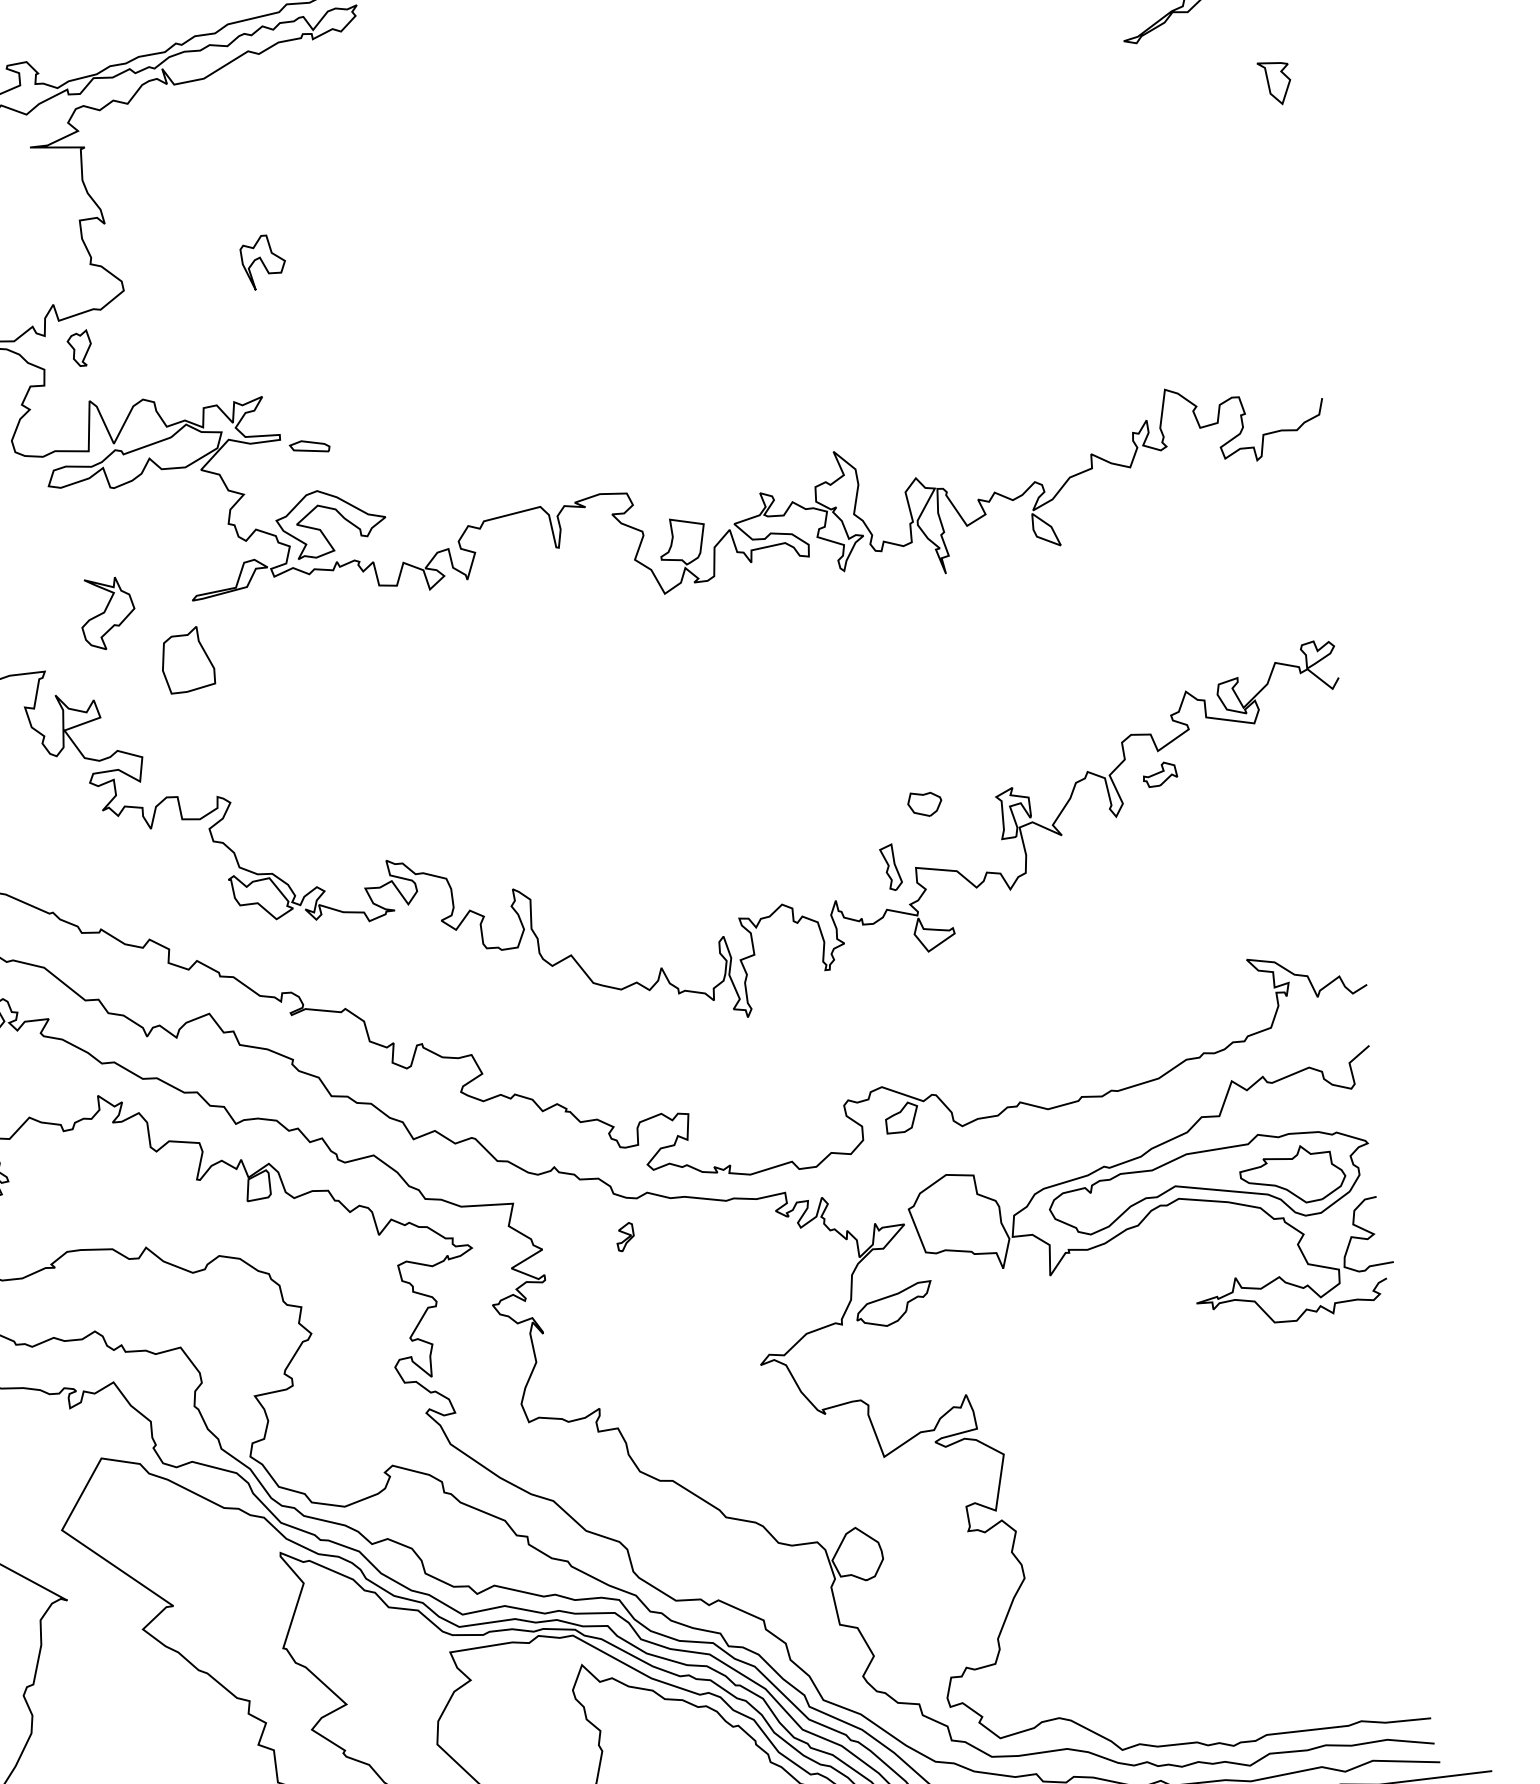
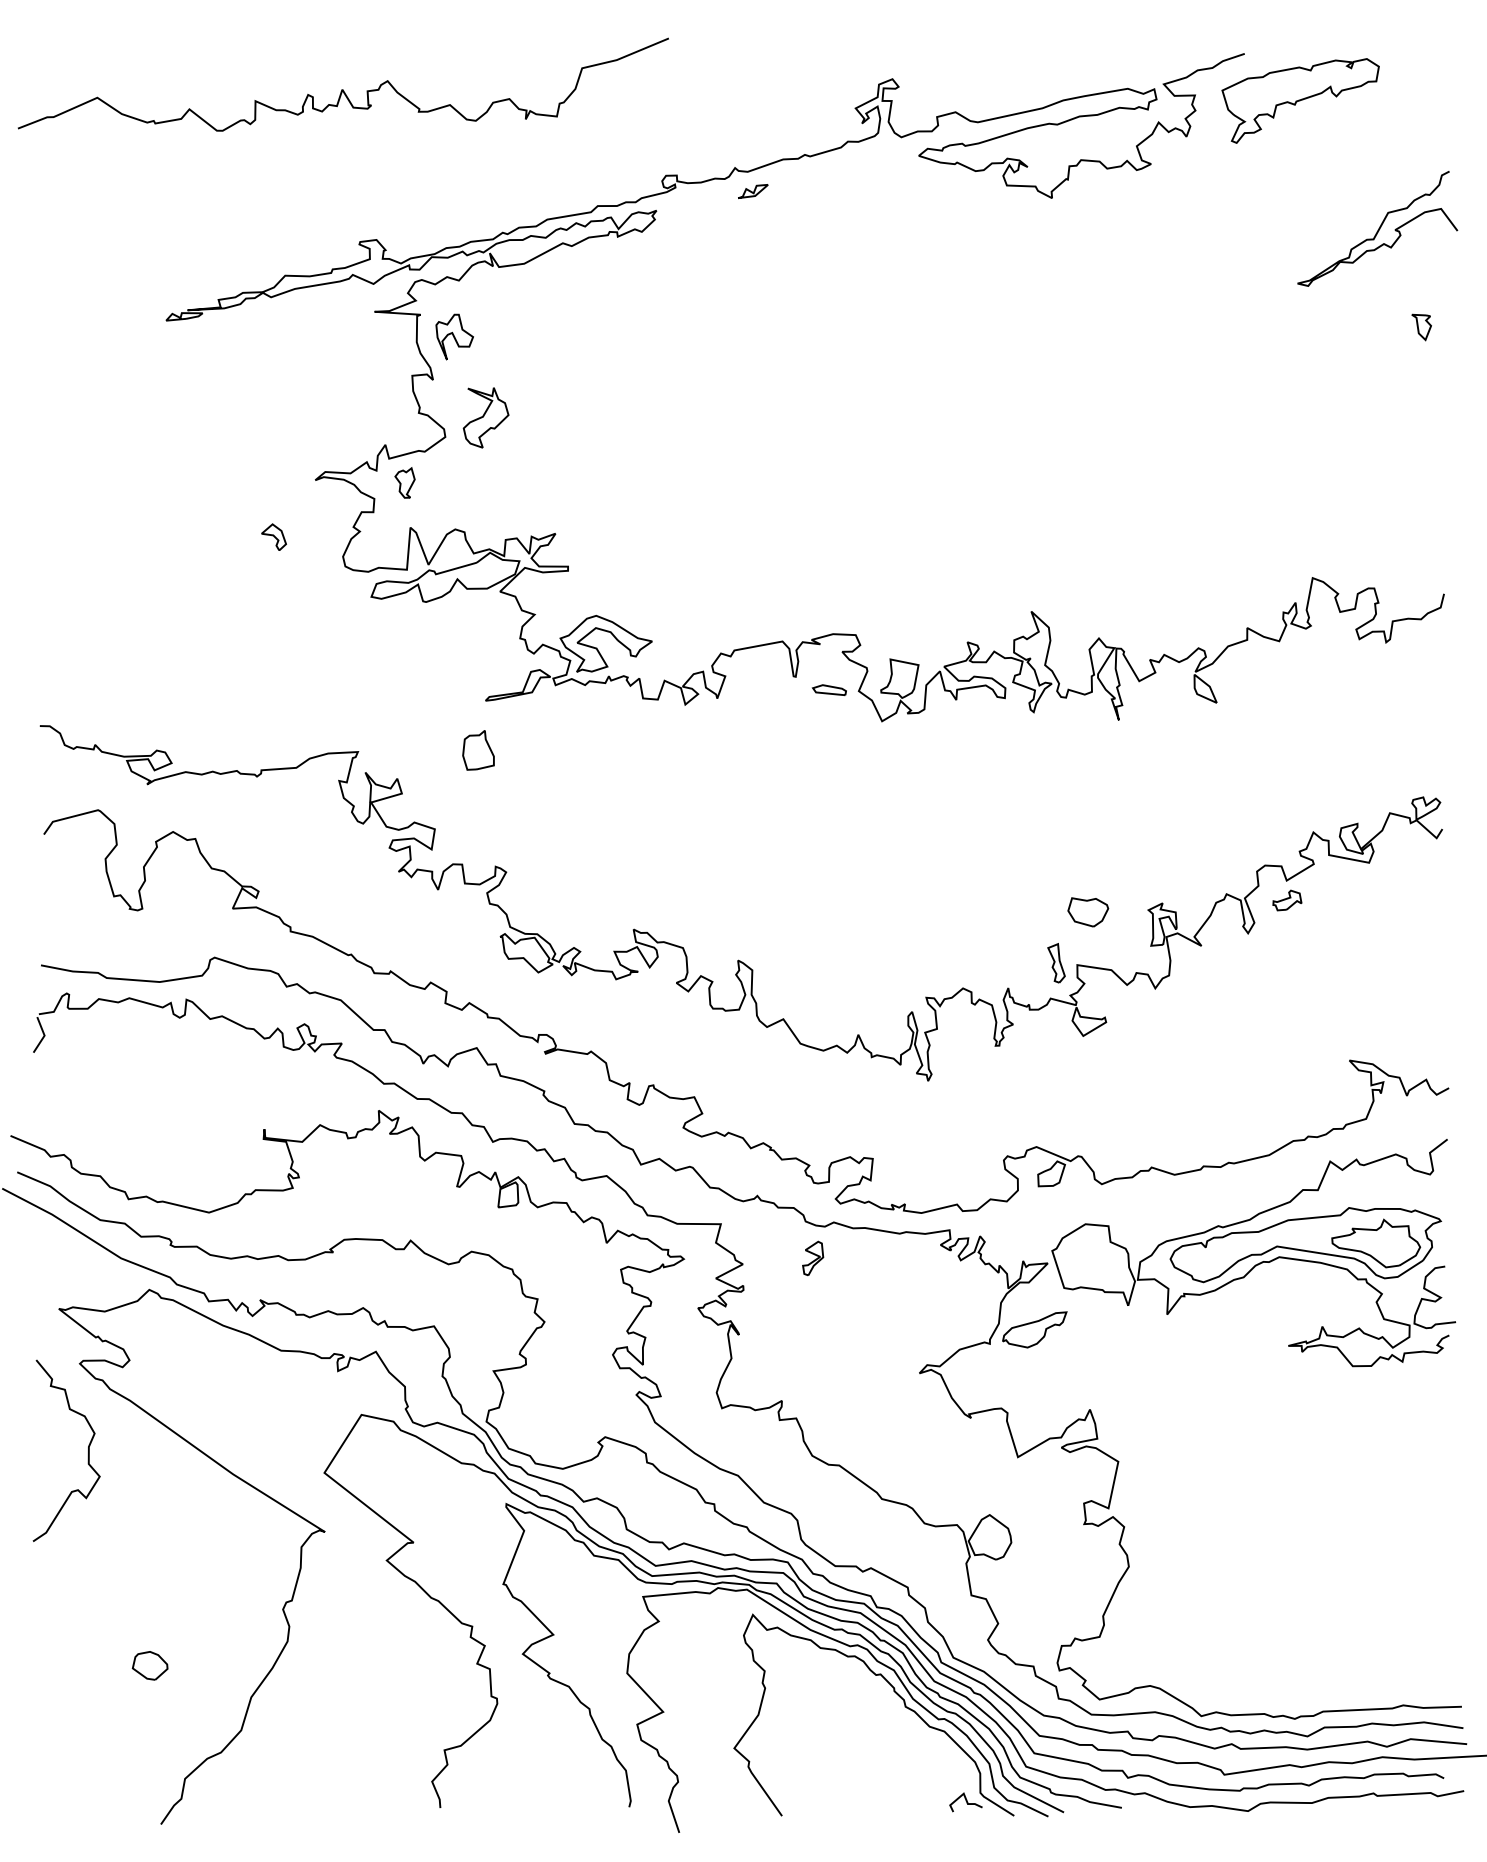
part: (1274, 83) -> (1421, 327), size x0.71
part: (262, 261) -> (454, 336), moved
part: (308, 447) -> (828, 690), moved
part: (107, 613) -> (485, 417), moved
part: (187, 660) -> (478, 750), size x0.71
part: (925, 804) -> (1088, 912), size x1.43
part: (625, 1237) -> (813, 1258), size x1.43

